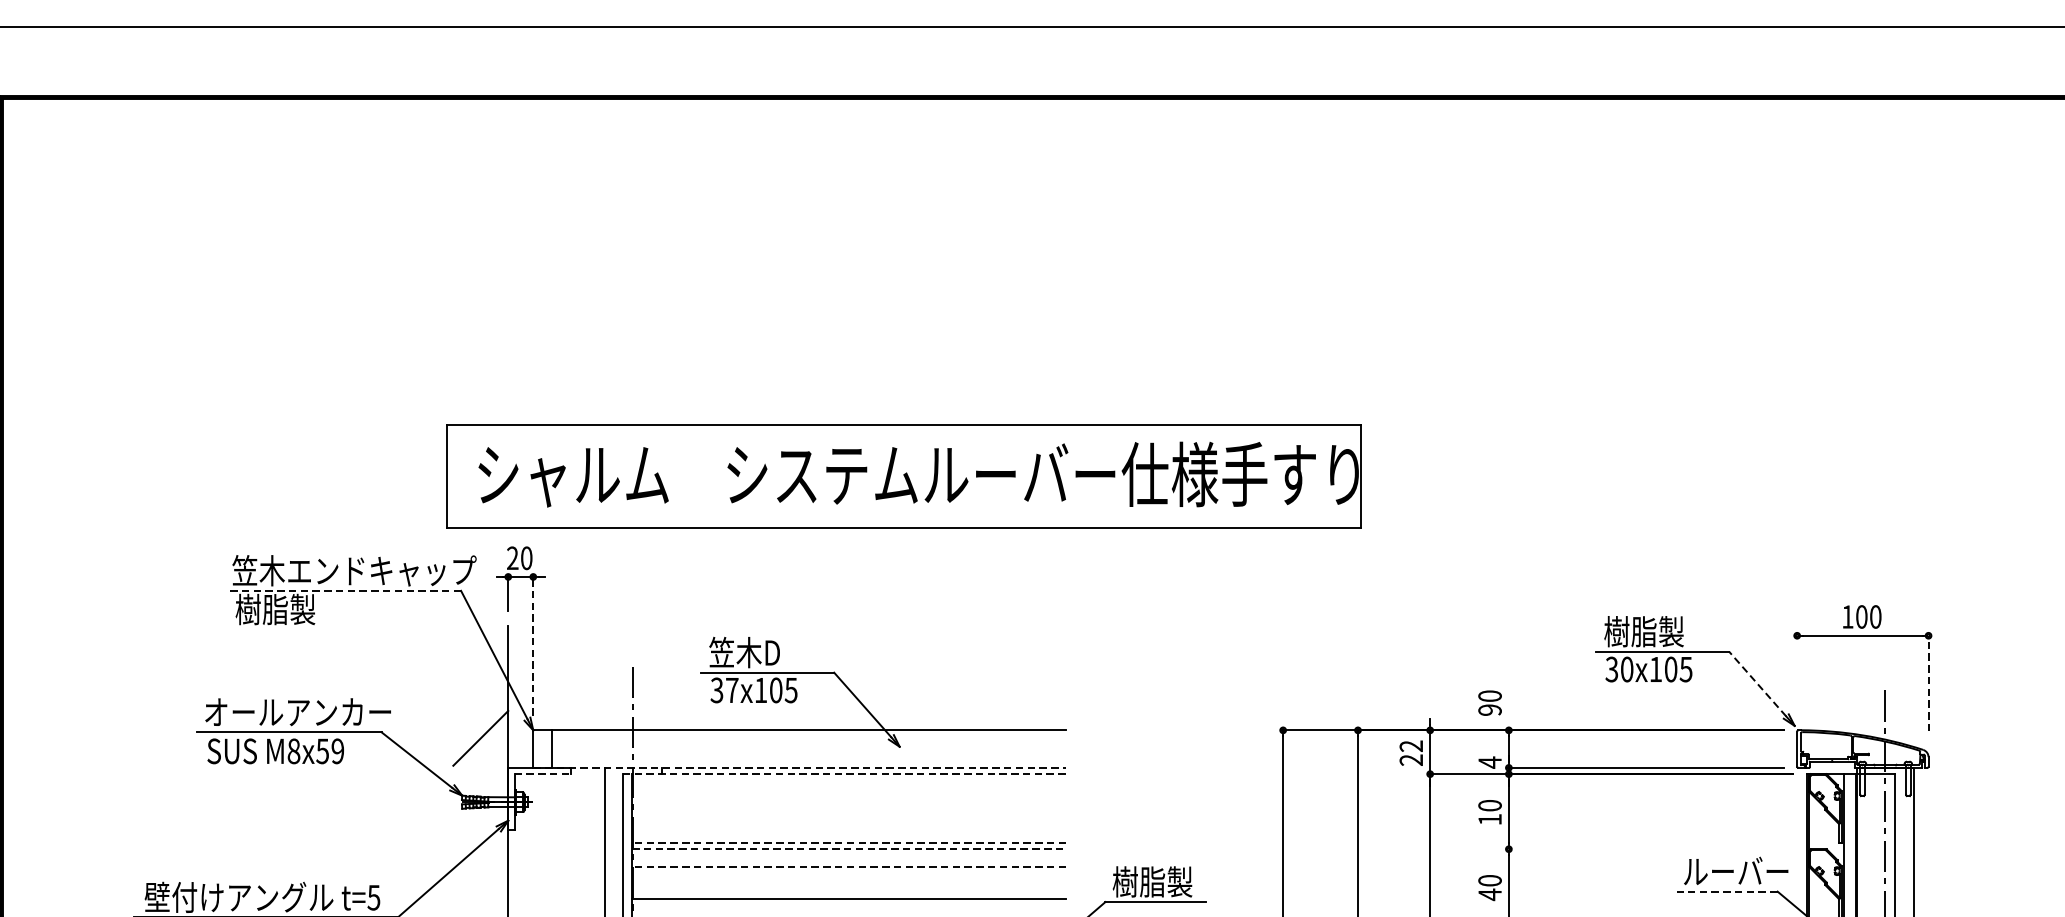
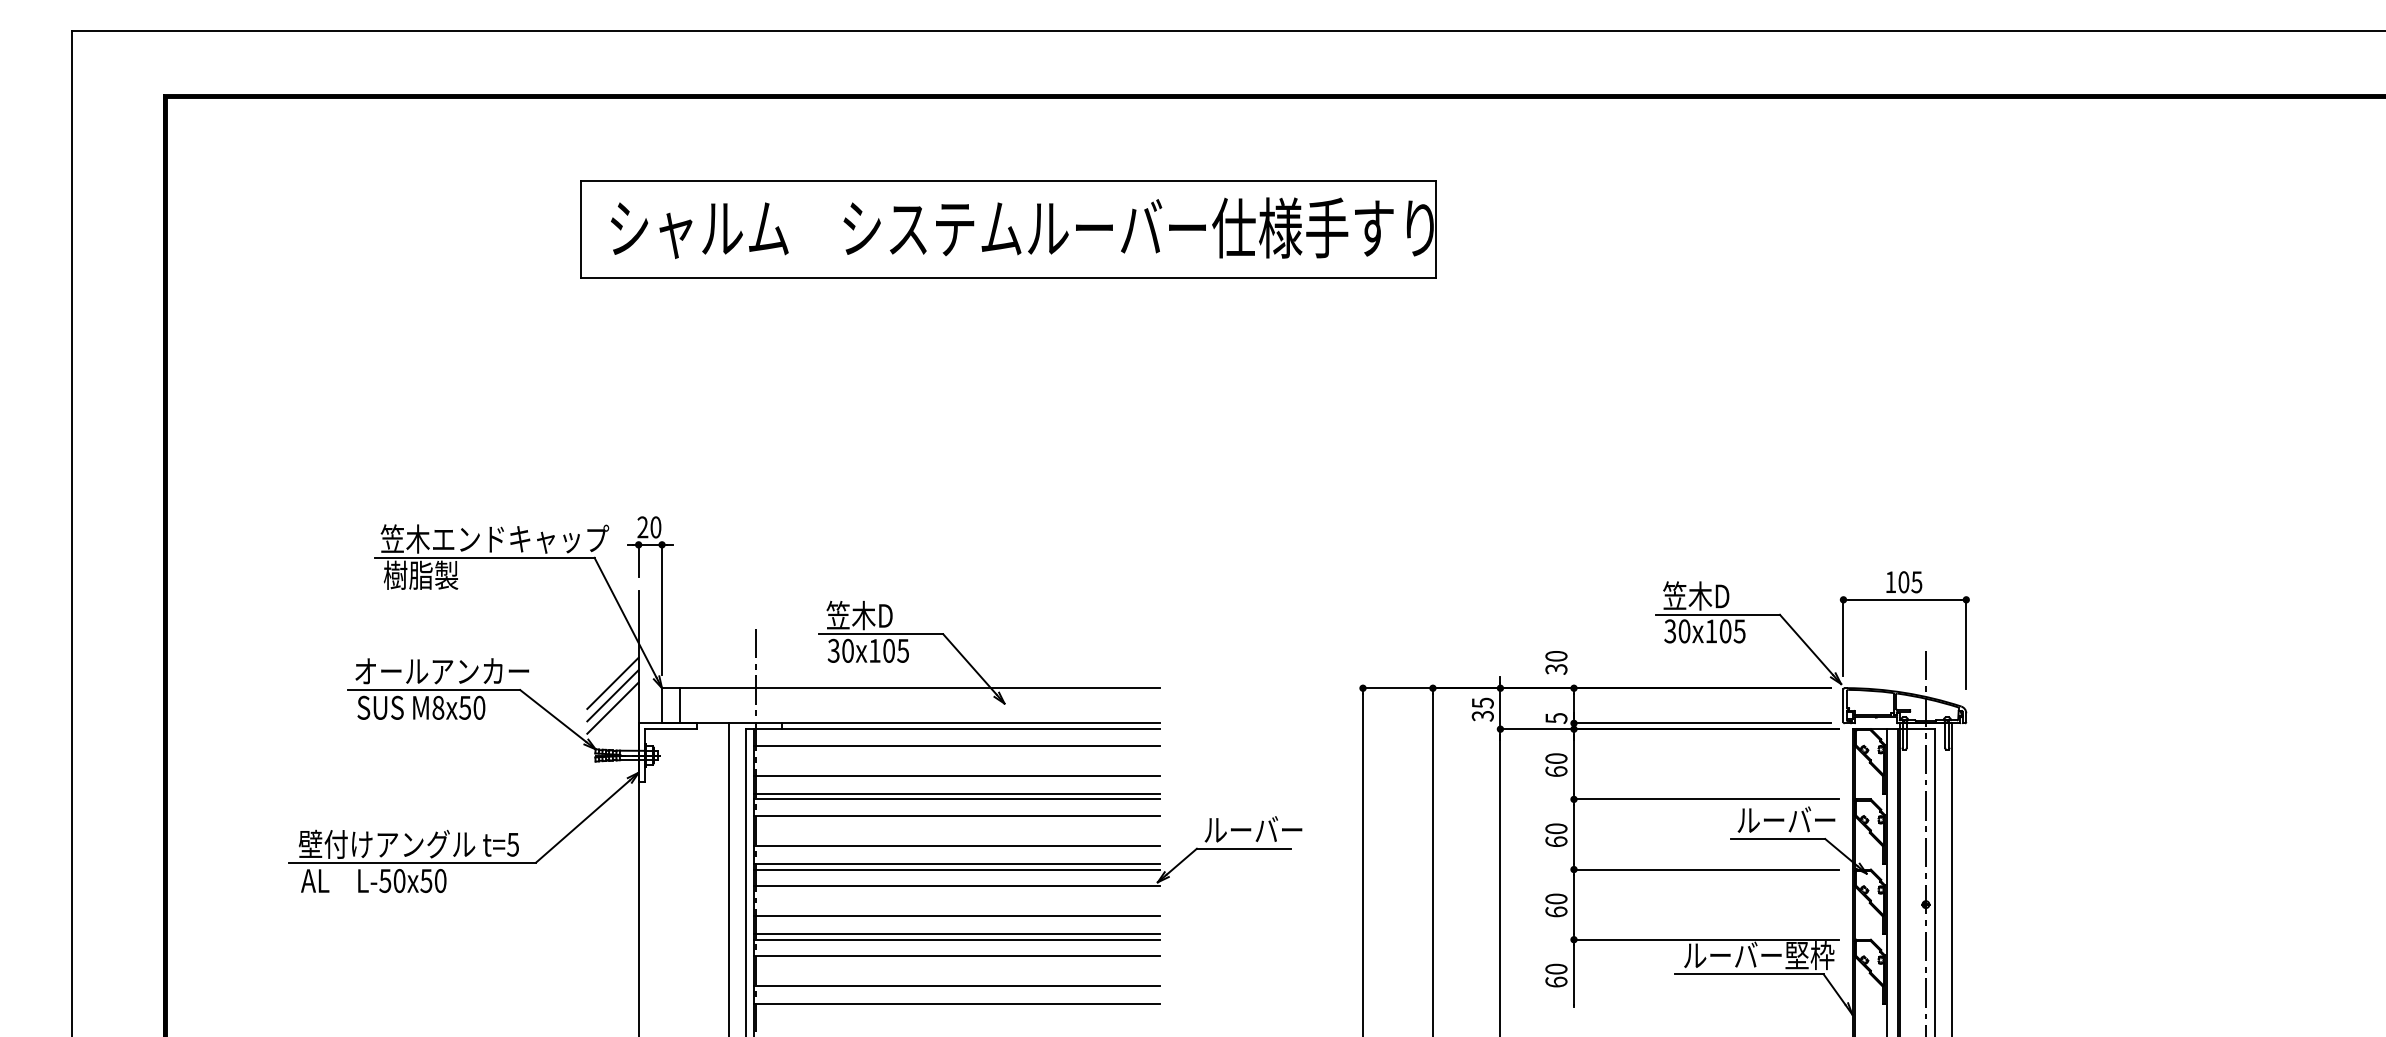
part: (903, 476) -> (1008, 229), moved
line: (343, 590) -> (484, 557), dashed -> solid
text: (1875, 617) -> (1916, 582), 100 -> 105
text: (1644, 631) -> (1700, 595), 樹脂製 -> 笠木D
line: (533, 646) -> (662, 609), dashed -> solid
line: (1797, 676) -> (1843, 637), added
line: (1757, 683) -> (1806, 644), dashed -> solid
line: (1928, 683) -> (1966, 644), dashed -> solid
text: (731, 689) -> (847, 650), 37x105 -> 30x105
text: (1490, 710) -> (1556, 669), 90 -> 30
line: (480, 724) -> (612, 682), added
text: (337, 750) -> (479, 707), M8x59 -> M8x50
line: (480, 750) -> (612, 707), added
text: (1410, 753) -> (1482, 709), 22 -> 35
text: (1490, 762) -> (1556, 718), 4 -> 5
line: (800, 768) -> (911, 723), dashed -> solid
line: (543, 774) -> (671, 729), dashed -> solid
line: (845, 774) -> (953, 729), dashed -> solid
line: (849, 791) -> (957, 745), added
text: (1490, 819) -> (1556, 771), 10 -> 60
line: (849, 823) -> (957, 775), added
line: (849, 842) -> (957, 793), dashed -> solid
line: (849, 849) -> (957, 799), dashed -> solid
line: (1650, 849) -> (1706, 799), added
line: (849, 866) -> (957, 815), dashed -> solid
text: (1164, 881) -> (1252, 829), 樹脂製 -> ルーバー
line: (1727, 892) -> (1778, 839), dashed -> solid
text: (1490, 894) -> (1556, 841), 40 -> 60

